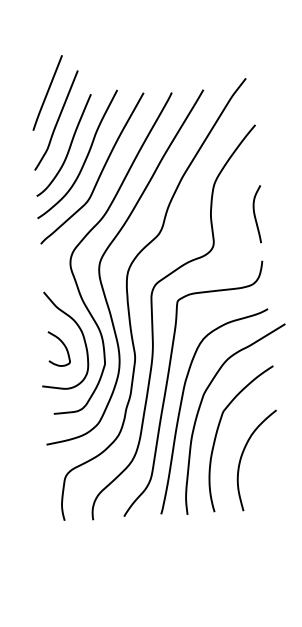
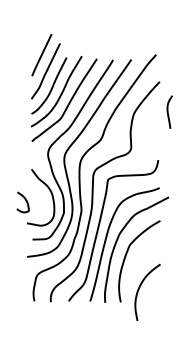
curve: (255, 213) -> (168, 111), moved
curve: (63, 346) -> (25, 201), moved
curve: (244, 452) -> (140, 287), moved

